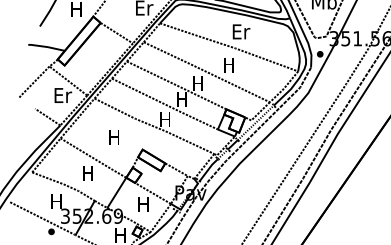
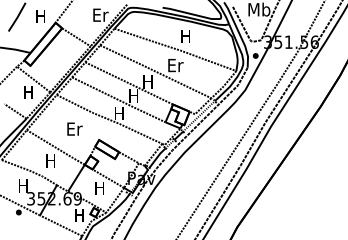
text: (241, 31) -> (186, 35), Er -> H
text: (229, 65) -> (175, 65), H -> Er
text: (62, 94) -> (28, 91), Er -> H
text: (114, 136) -> (74, 128), H -> Er

